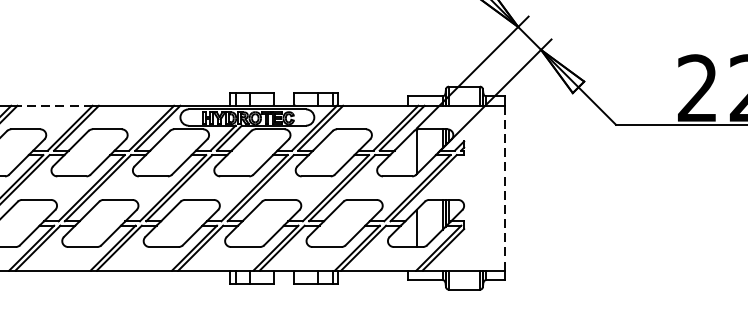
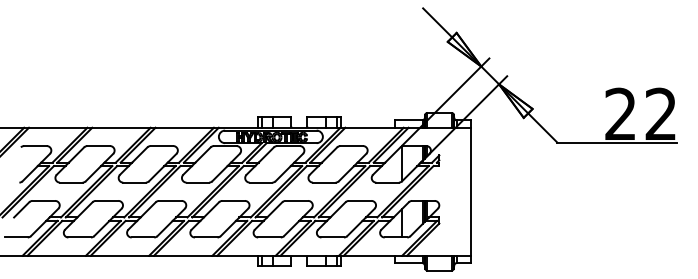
line: (55, 105) -> (121, 127), dashed -> solid
line: (504, 187) -> (470, 191), dashed -> solid

